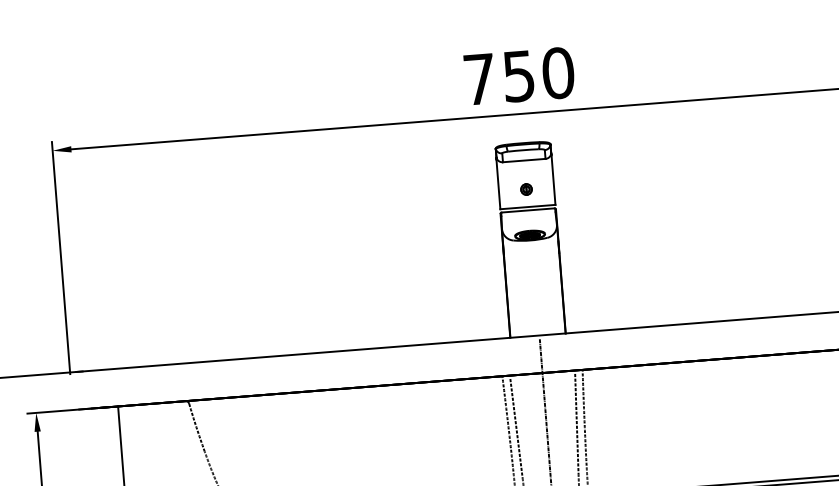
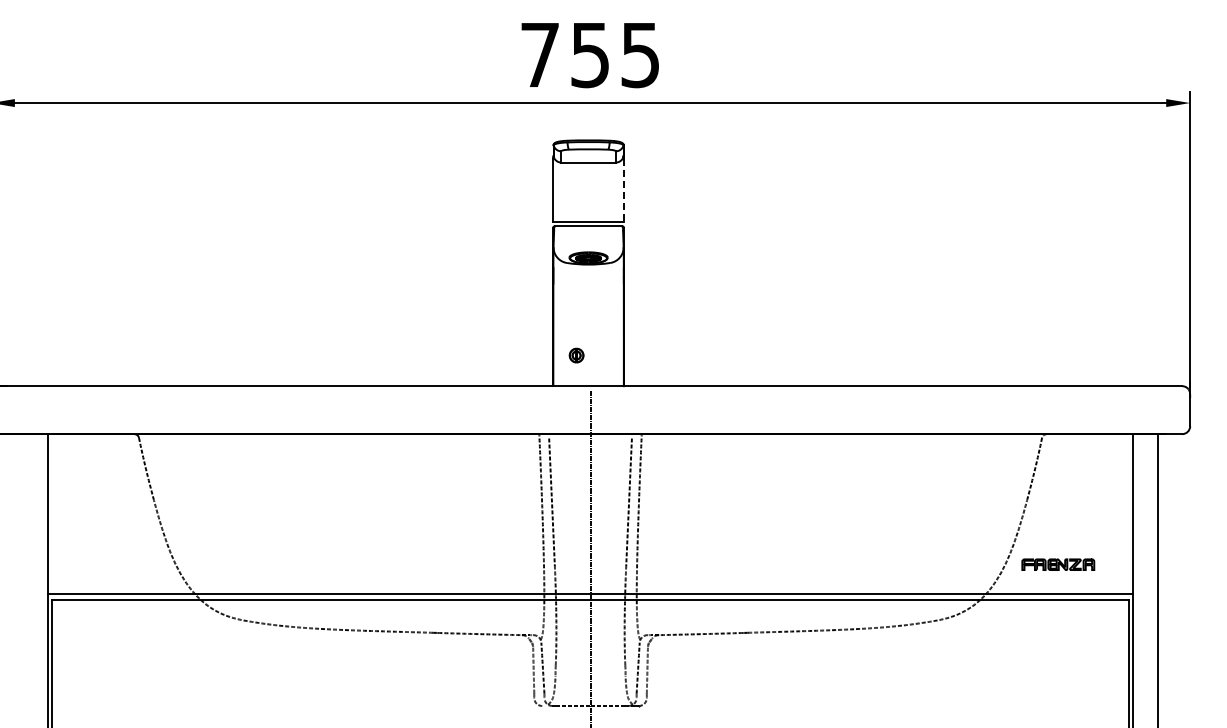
text: (558, 73) -> (640, 55), 750 -> 755
line: (553, 180) -> (623, 190), solid -> dashed
part: (526, 189) -> (576, 355), moved

